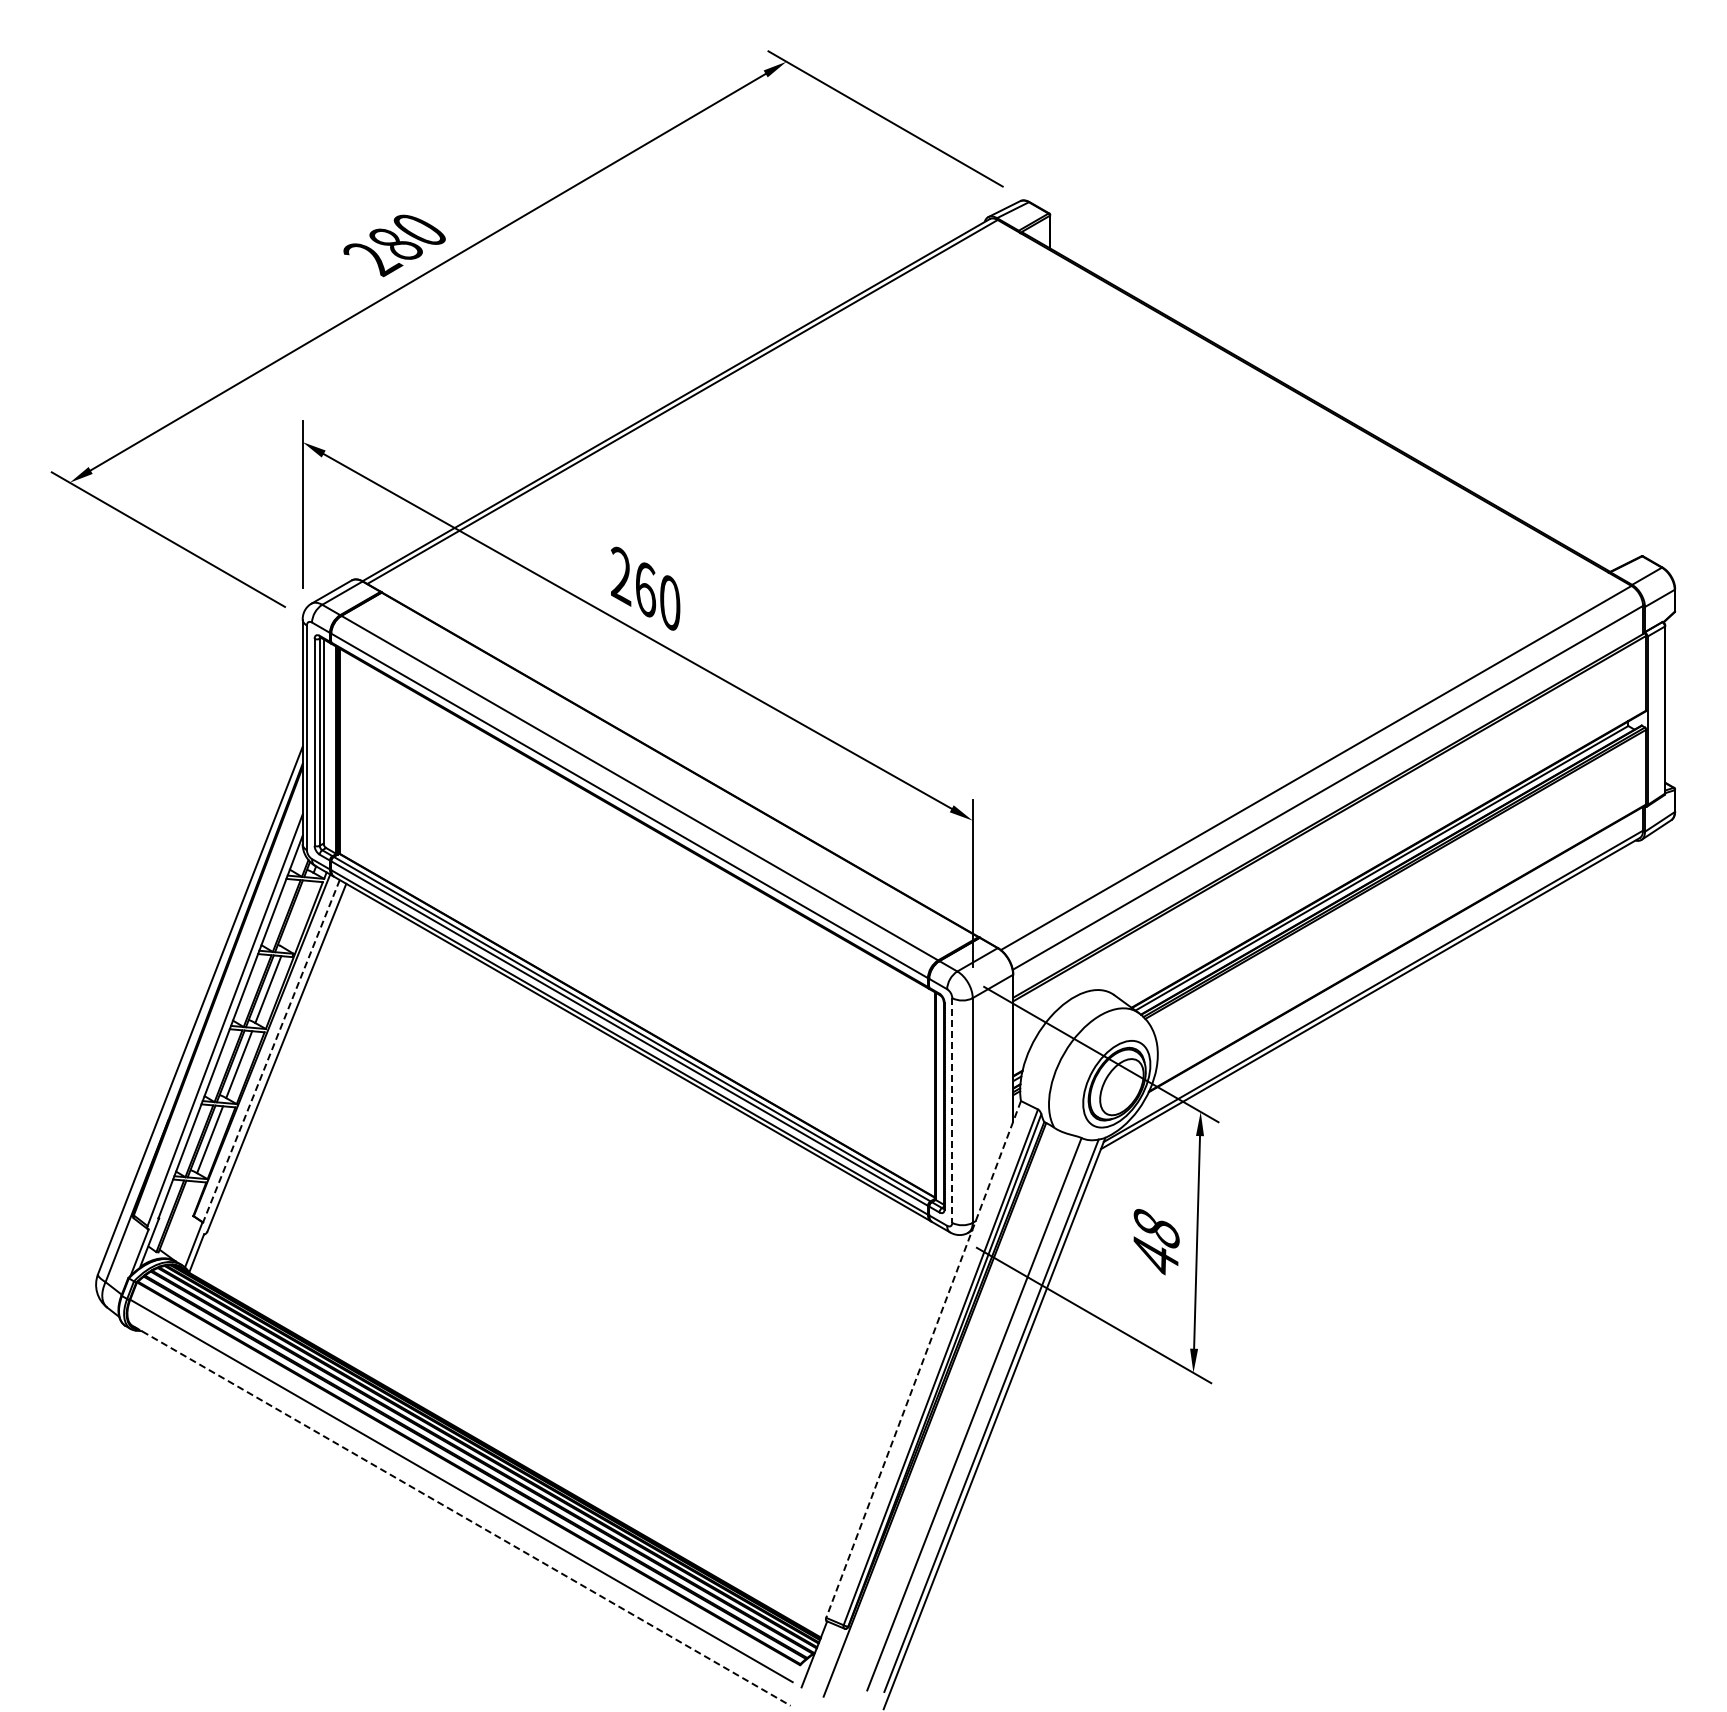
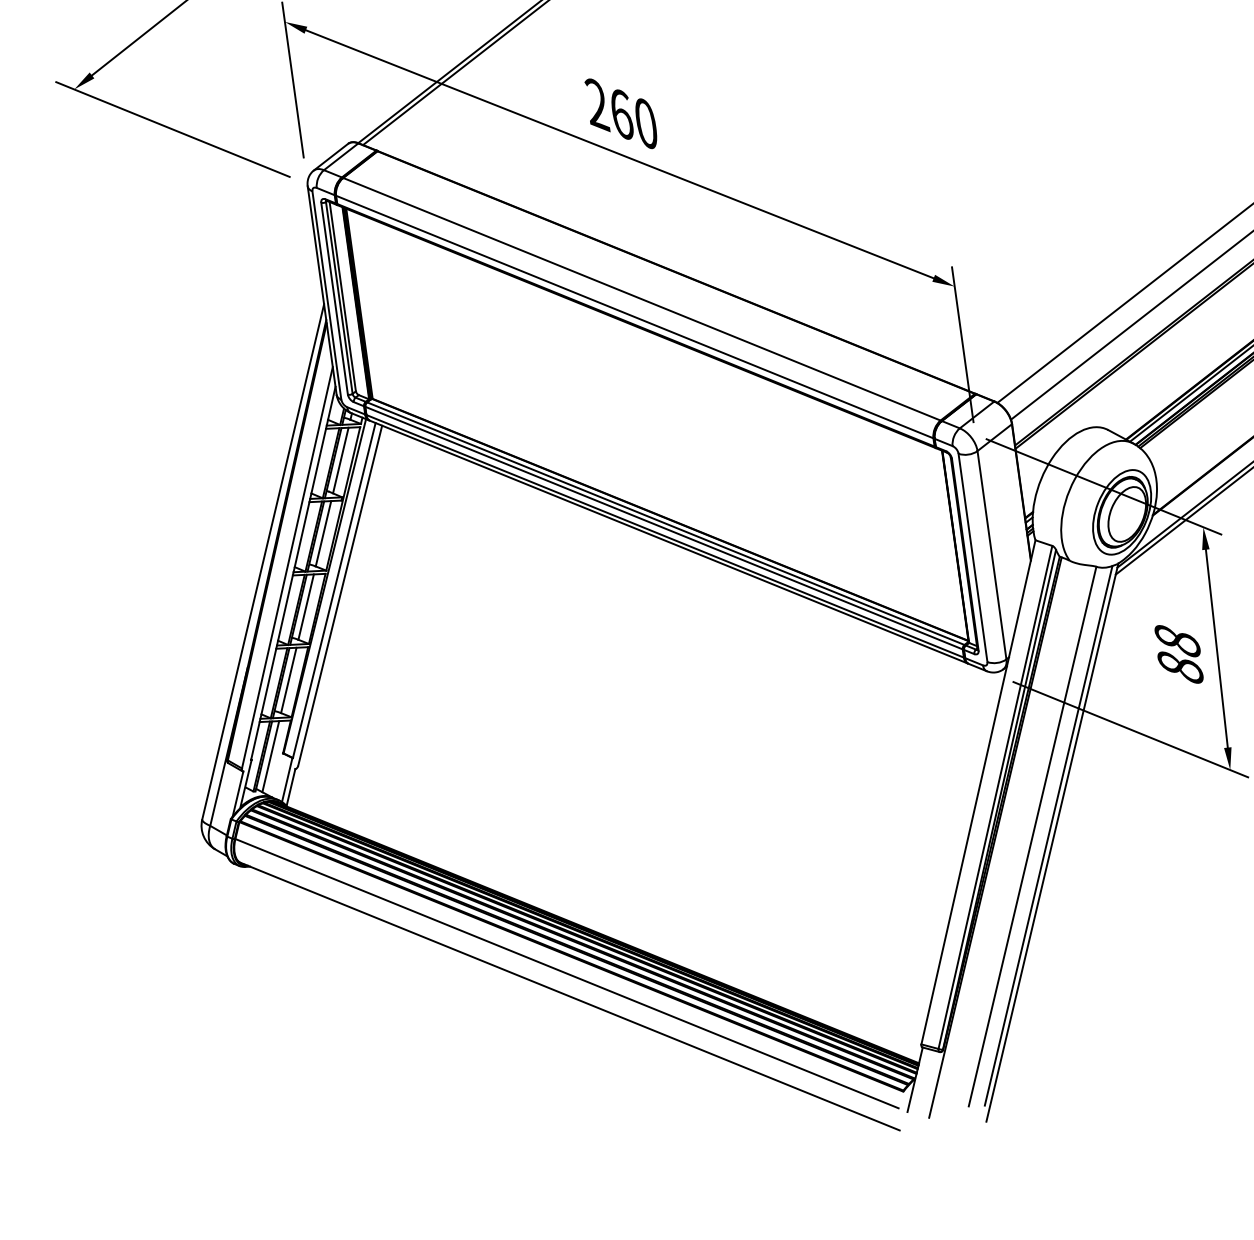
line: (297, 914) -> (340, 460), added
line: (271, 1051) -> (334, 590), dashed -> solid
line: (952, 1110) -> (973, 557), dashed -> solid
line: (179, 1217) -> (270, 756), added
text: (1155, 1256) -> (1180, 667), 48 -> 88
line: (923, 1359) -> (978, 792), dashed -> solid
line: (461, 1515) -> (570, 996), dashed -> solid

